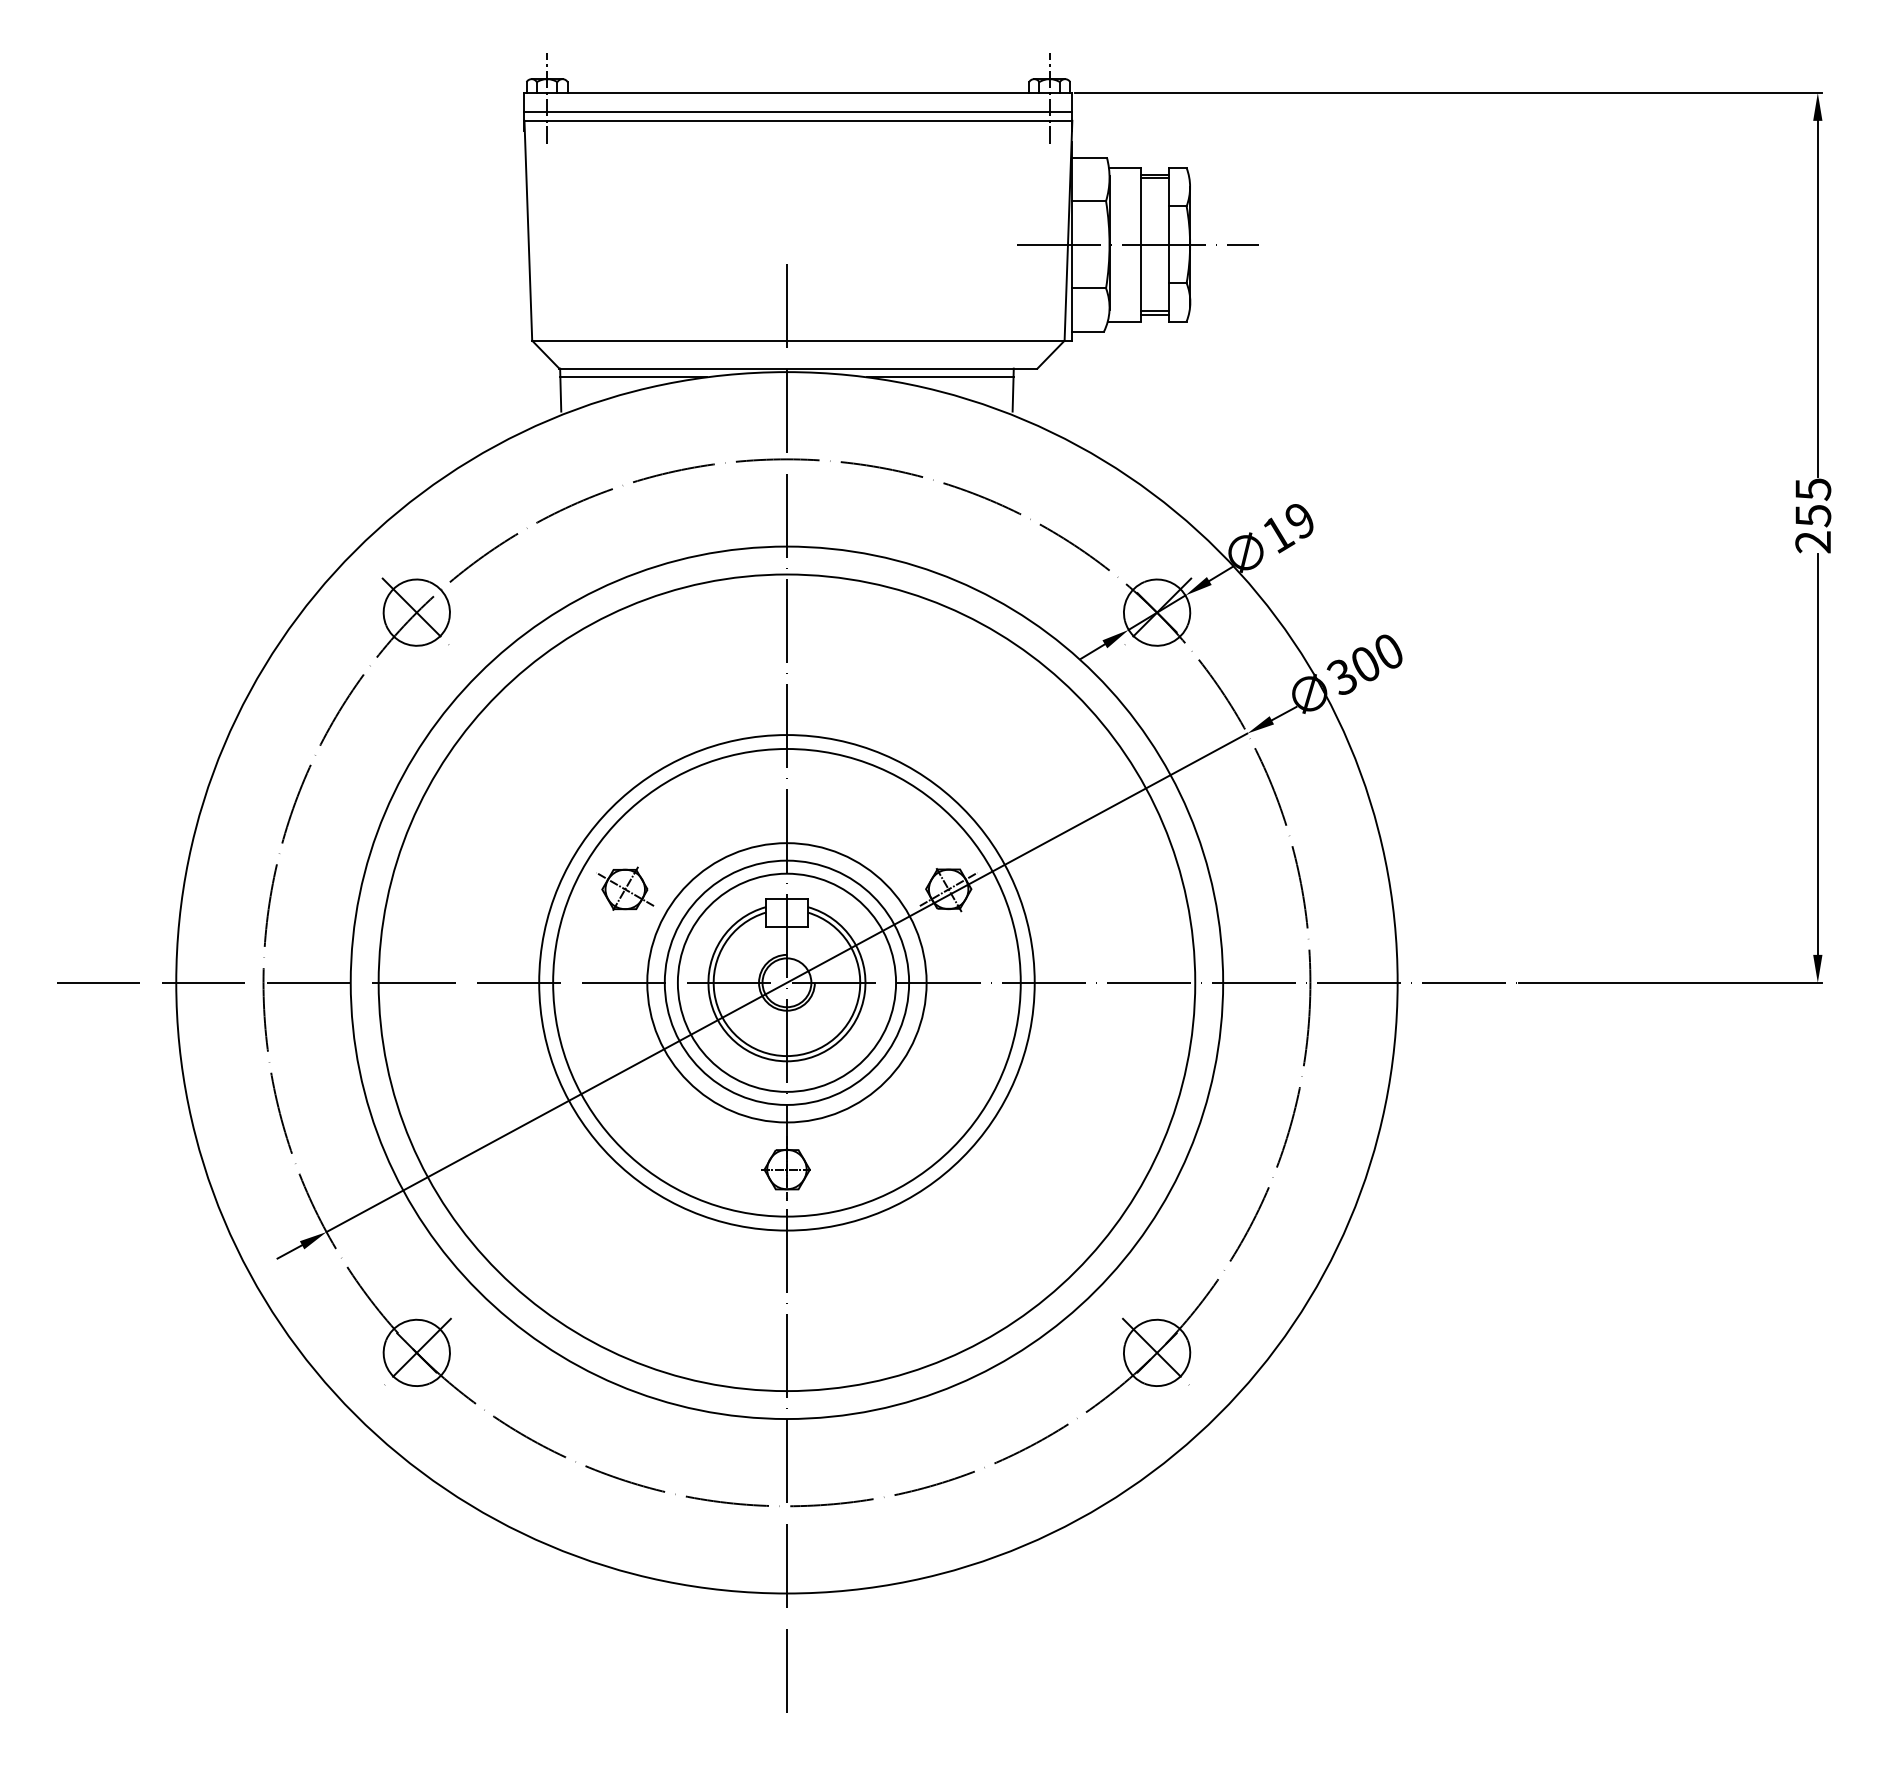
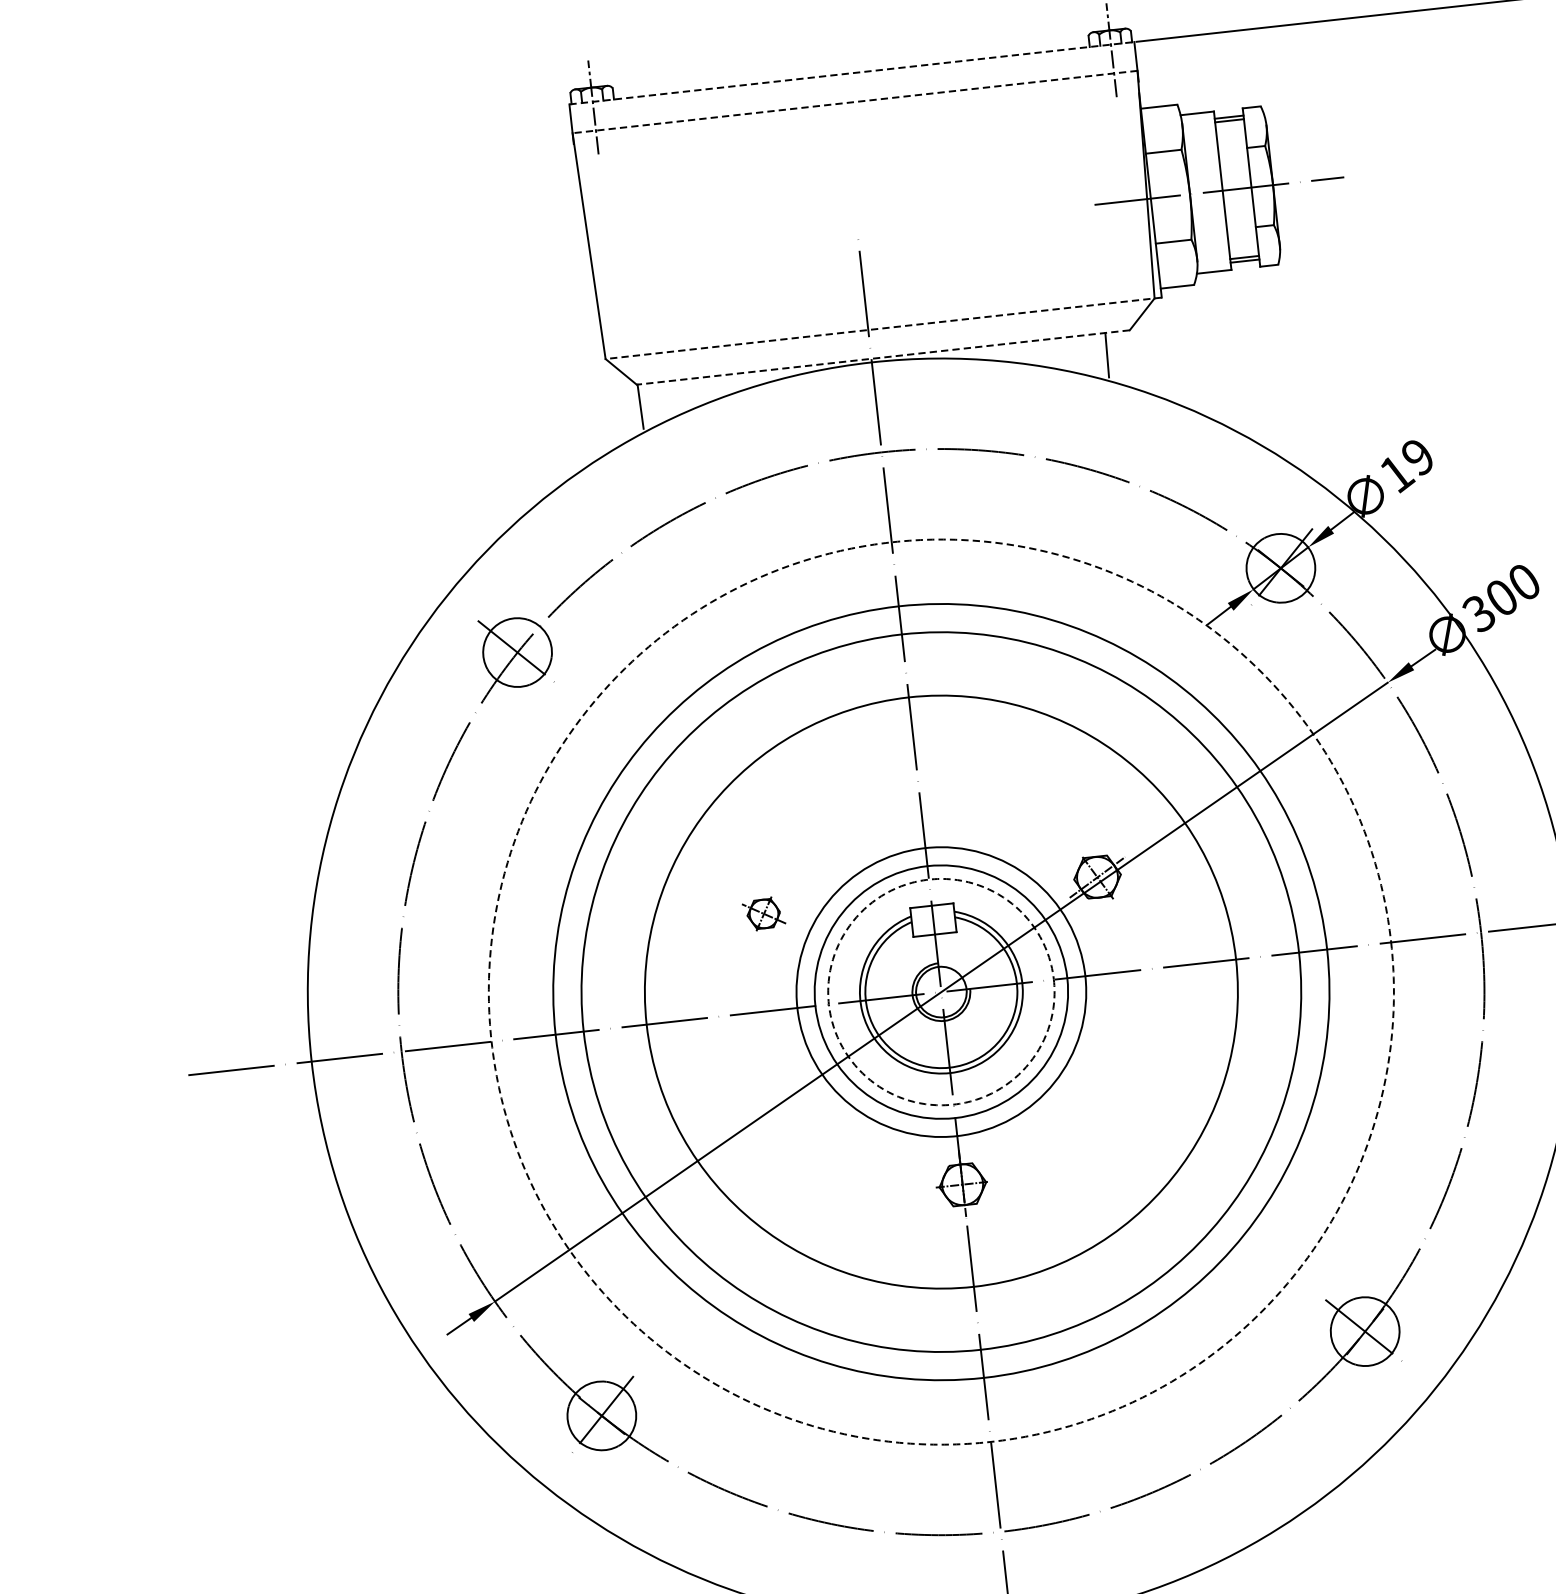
line: (798, 92) -> (851, 72), solid -> dashed
line: (798, 112) -> (854, 93), removed
line: (798, 120) -> (855, 101), solid -> dashed
line: (801, 340) -> (883, 328), solid -> dashed
line: (797, 368) -> (882, 357), solid -> dashed
line: (633, 377) -> (714, 385), removed
line: (939, 377) -> (1029, 350), removed
part: (625, 888) -> (764, 913), size x0.7
circle: (786, 982) -> (940, 991), size x0.7
circle: (786, 982) -> (940, 991), size x1.4
circle: (786, 982) -> (940, 991), size x1.6
circle: (786, 982) -> (940, 991), solid -> dashed
circle: (786, 982) -> (940, 991), solid -> dashed

